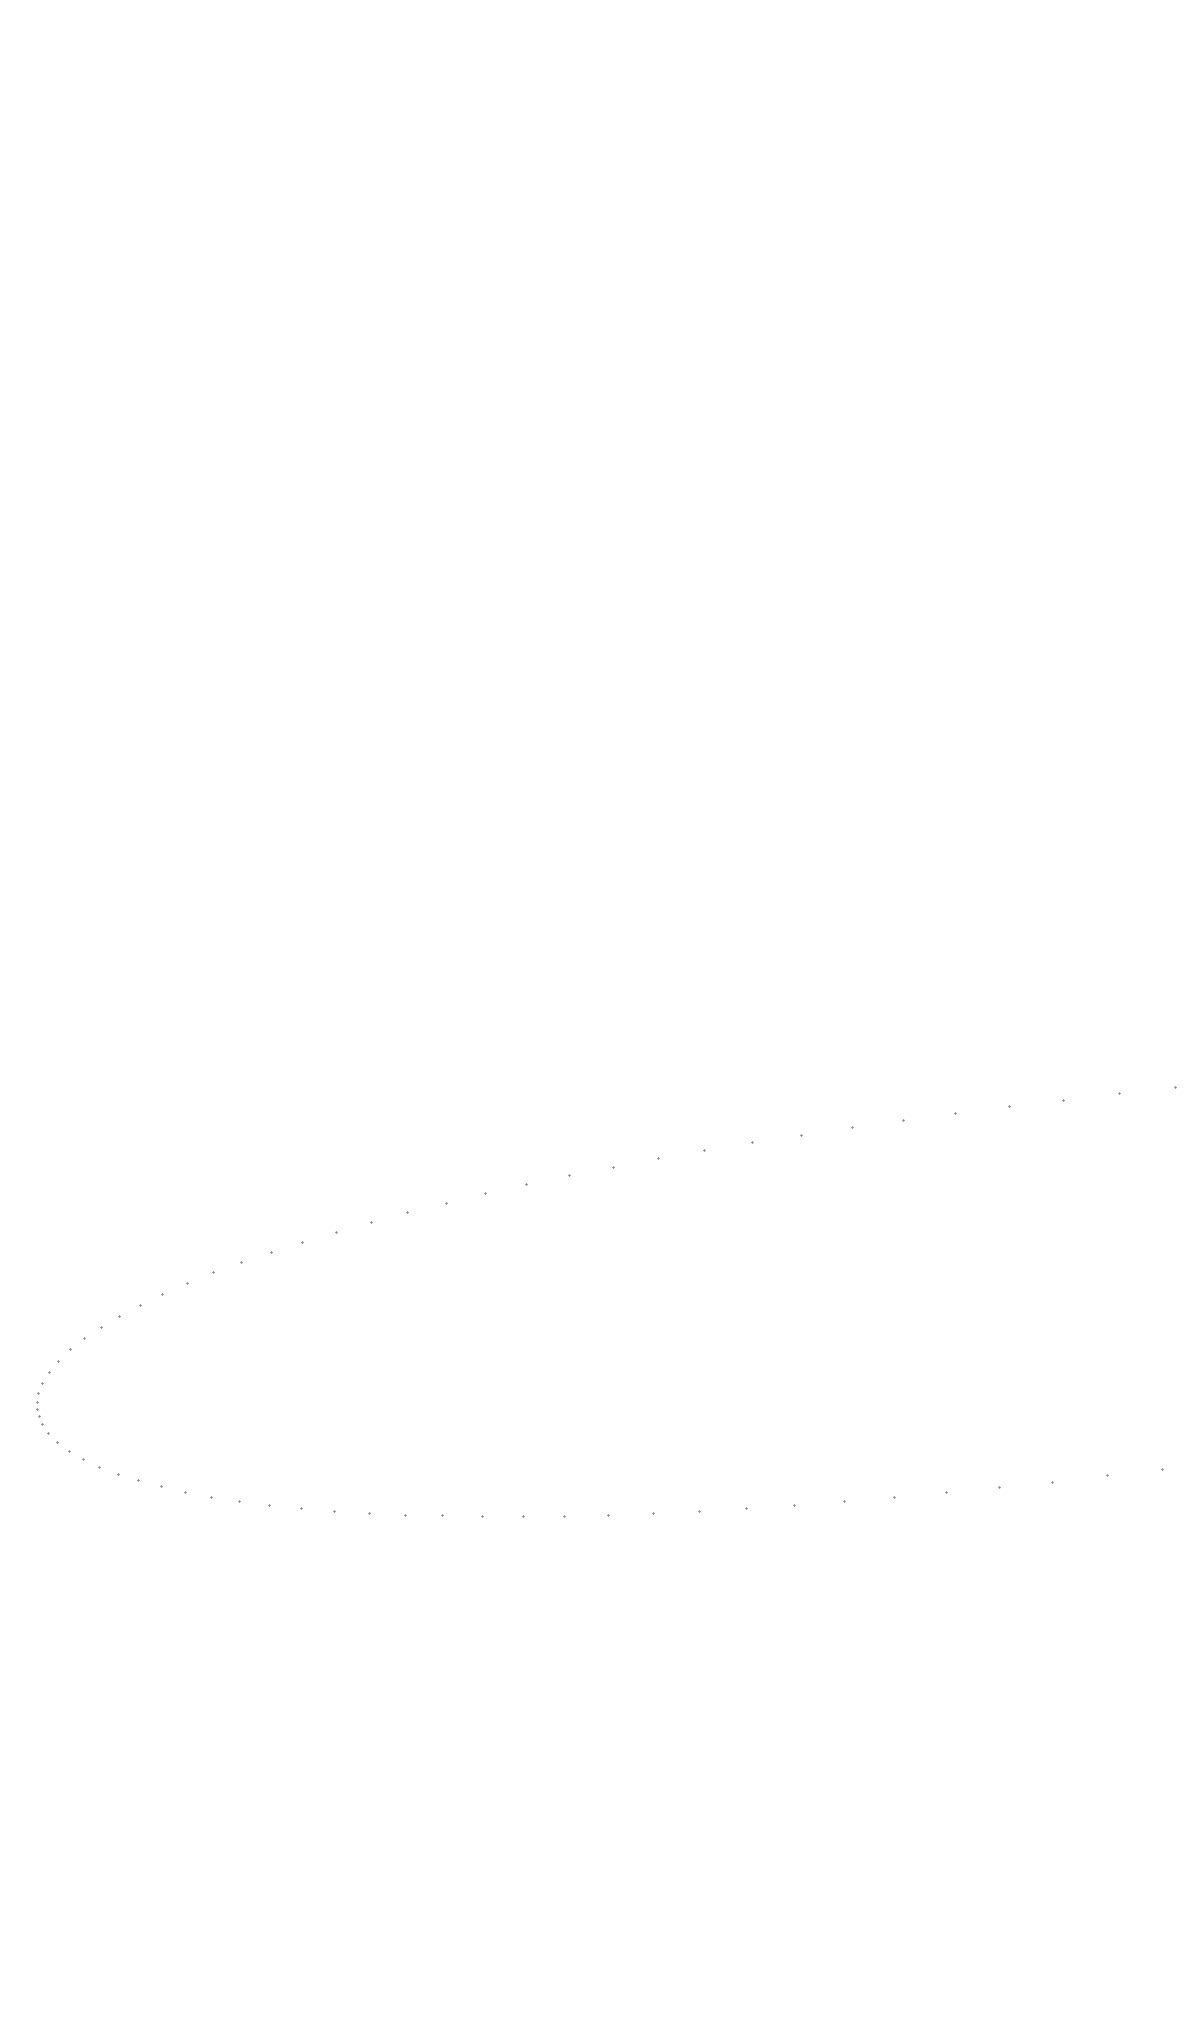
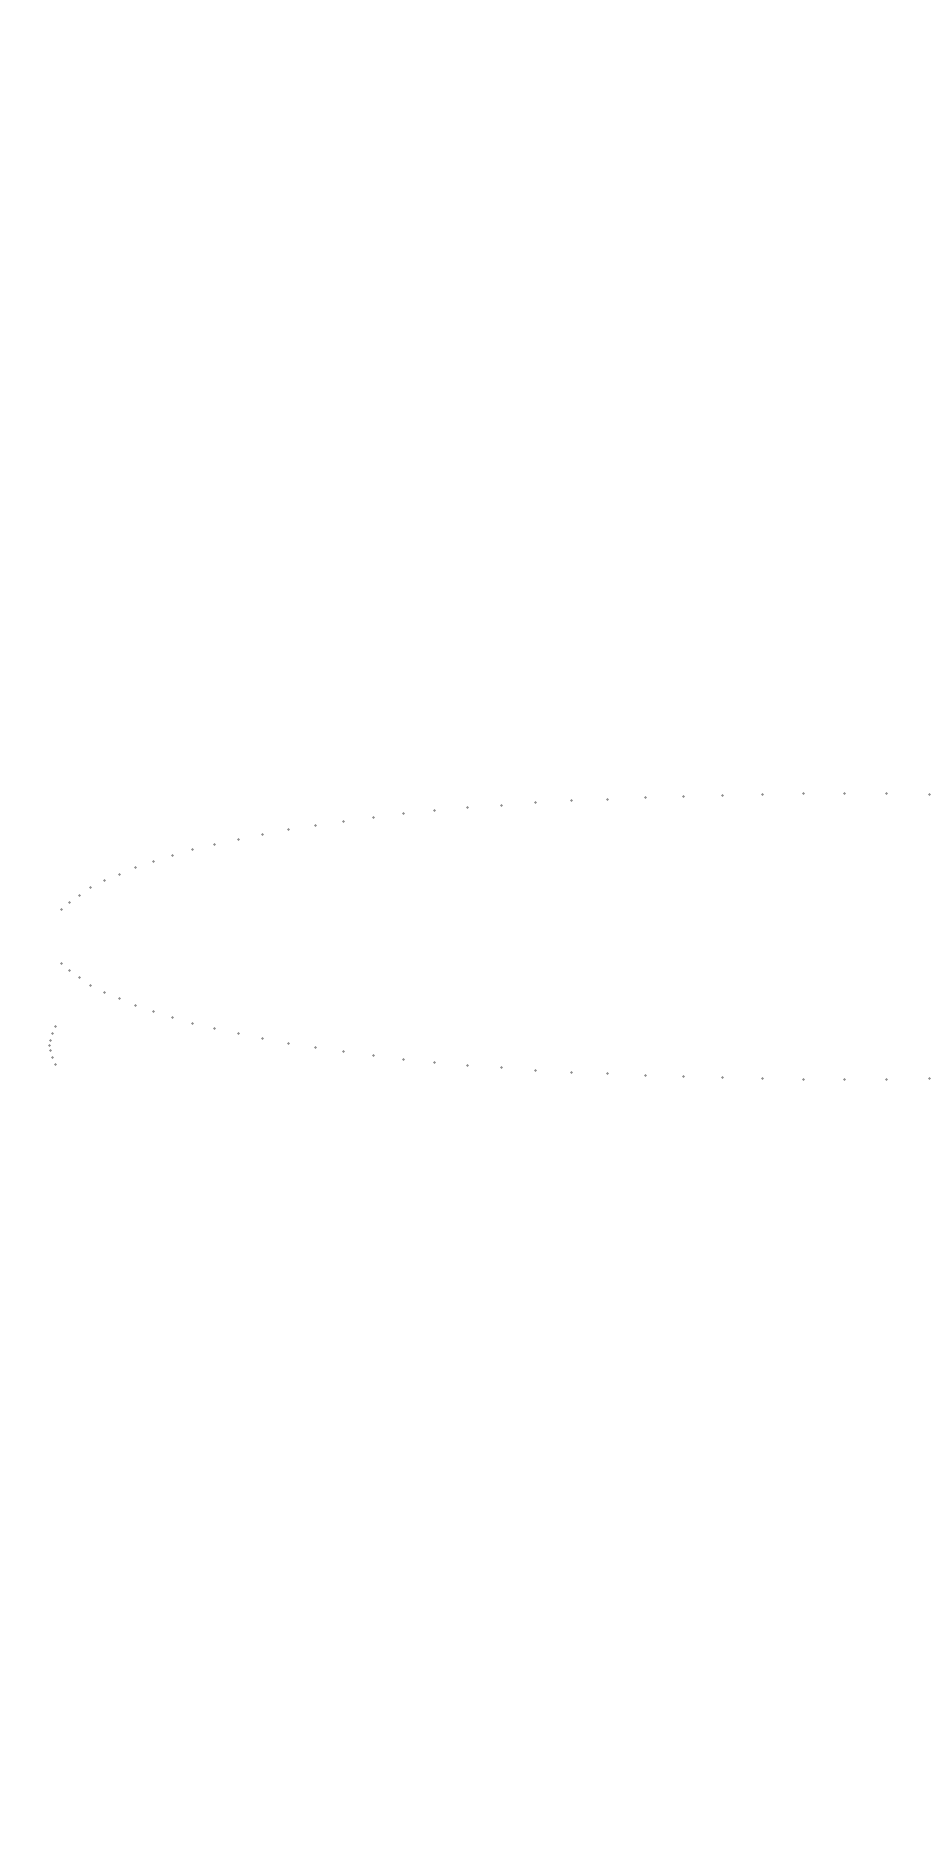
part: (41, 1408) -> (52, 1045), moved

